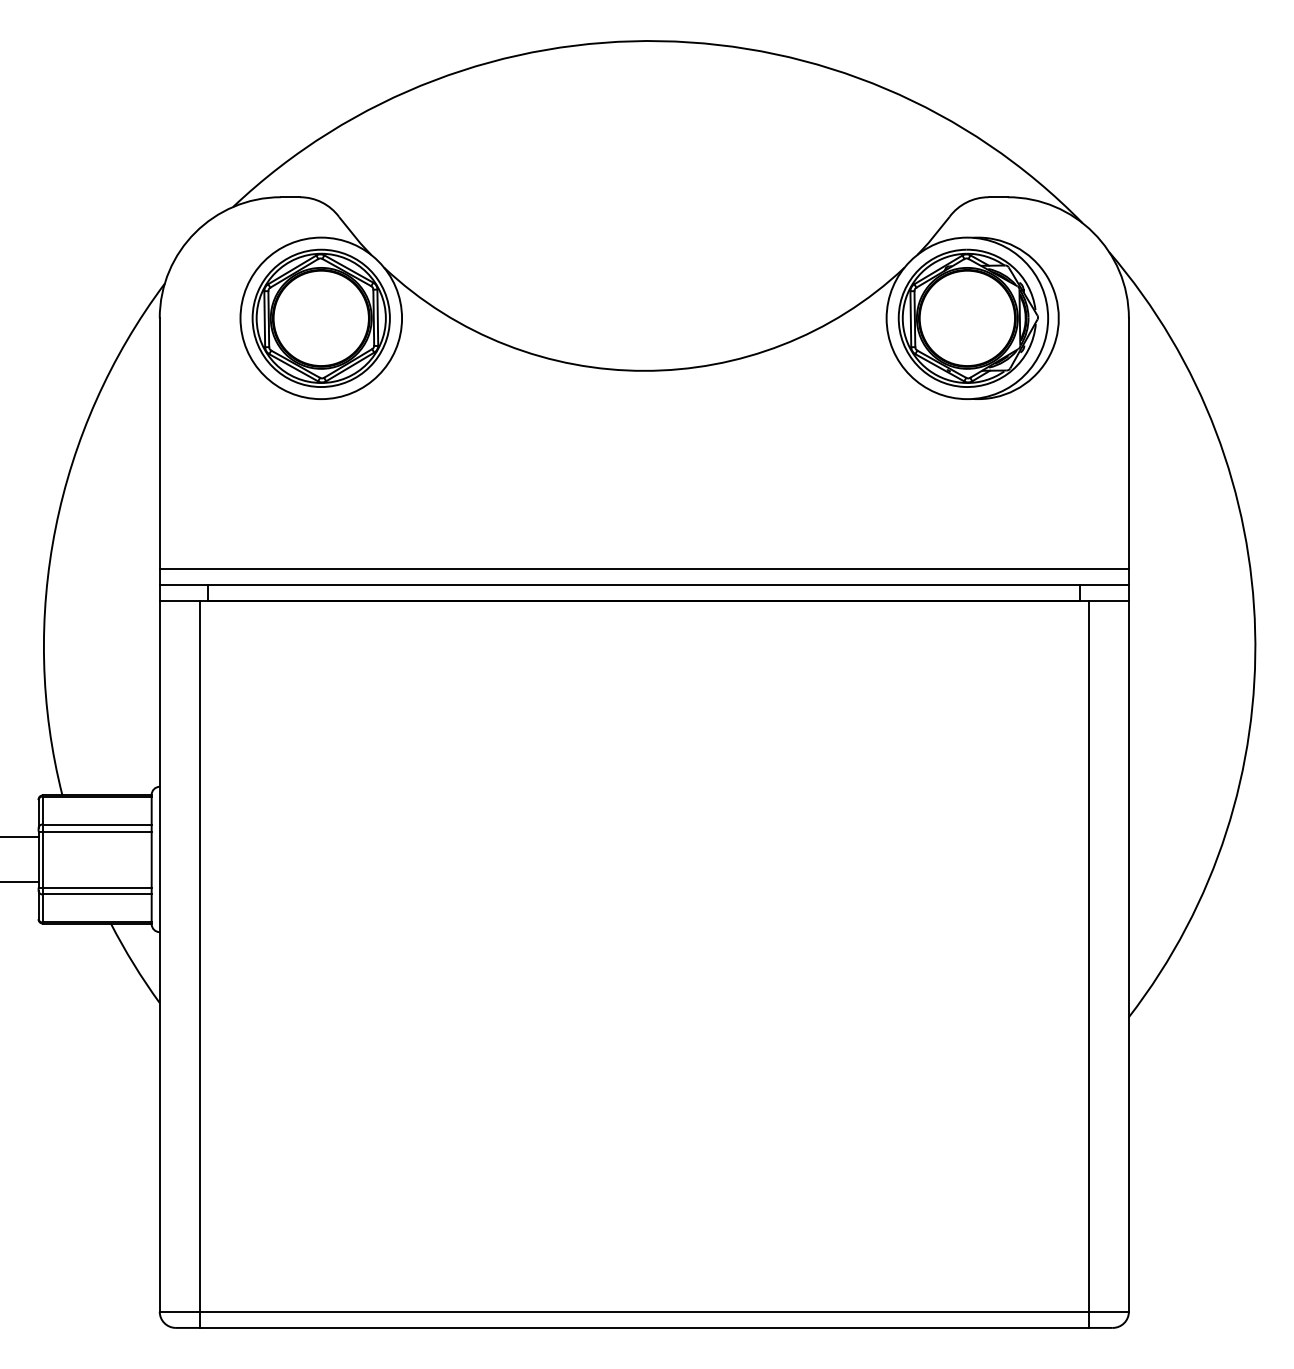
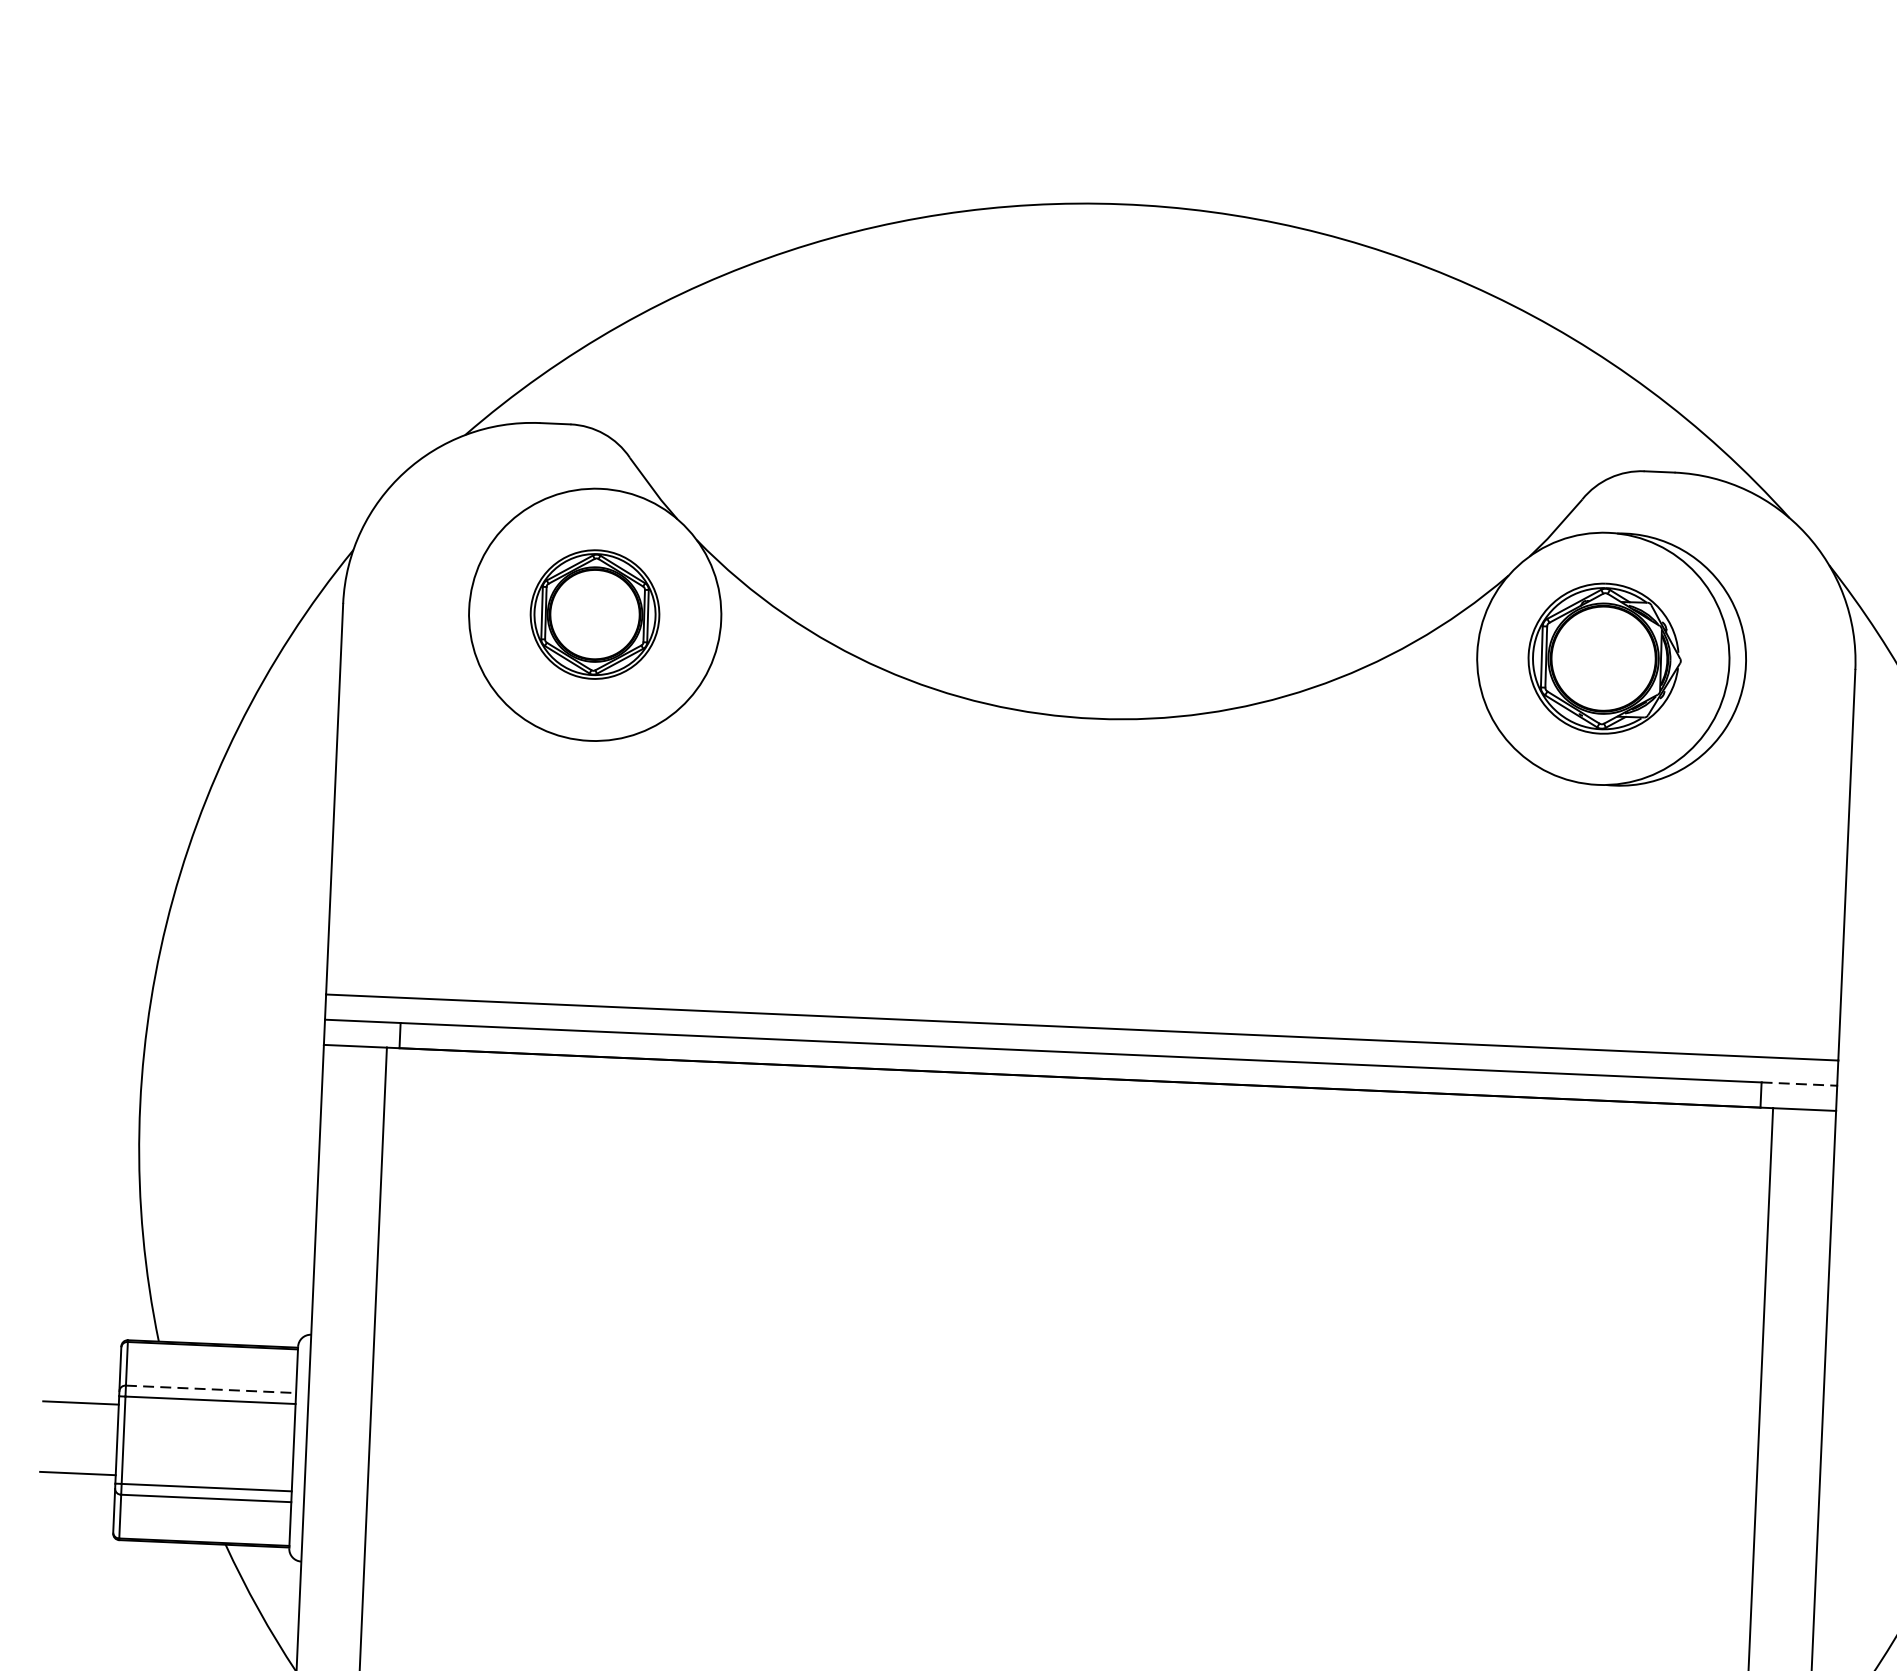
part: (320, 317) -> (594, 613), size x0.6
part: (967, 317) -> (1603, 657), size x0.7
line: (1105, 584) -> (1800, 1083), solid -> dashed
line: (97, 824) -> (211, 1389), solid -> dashed

